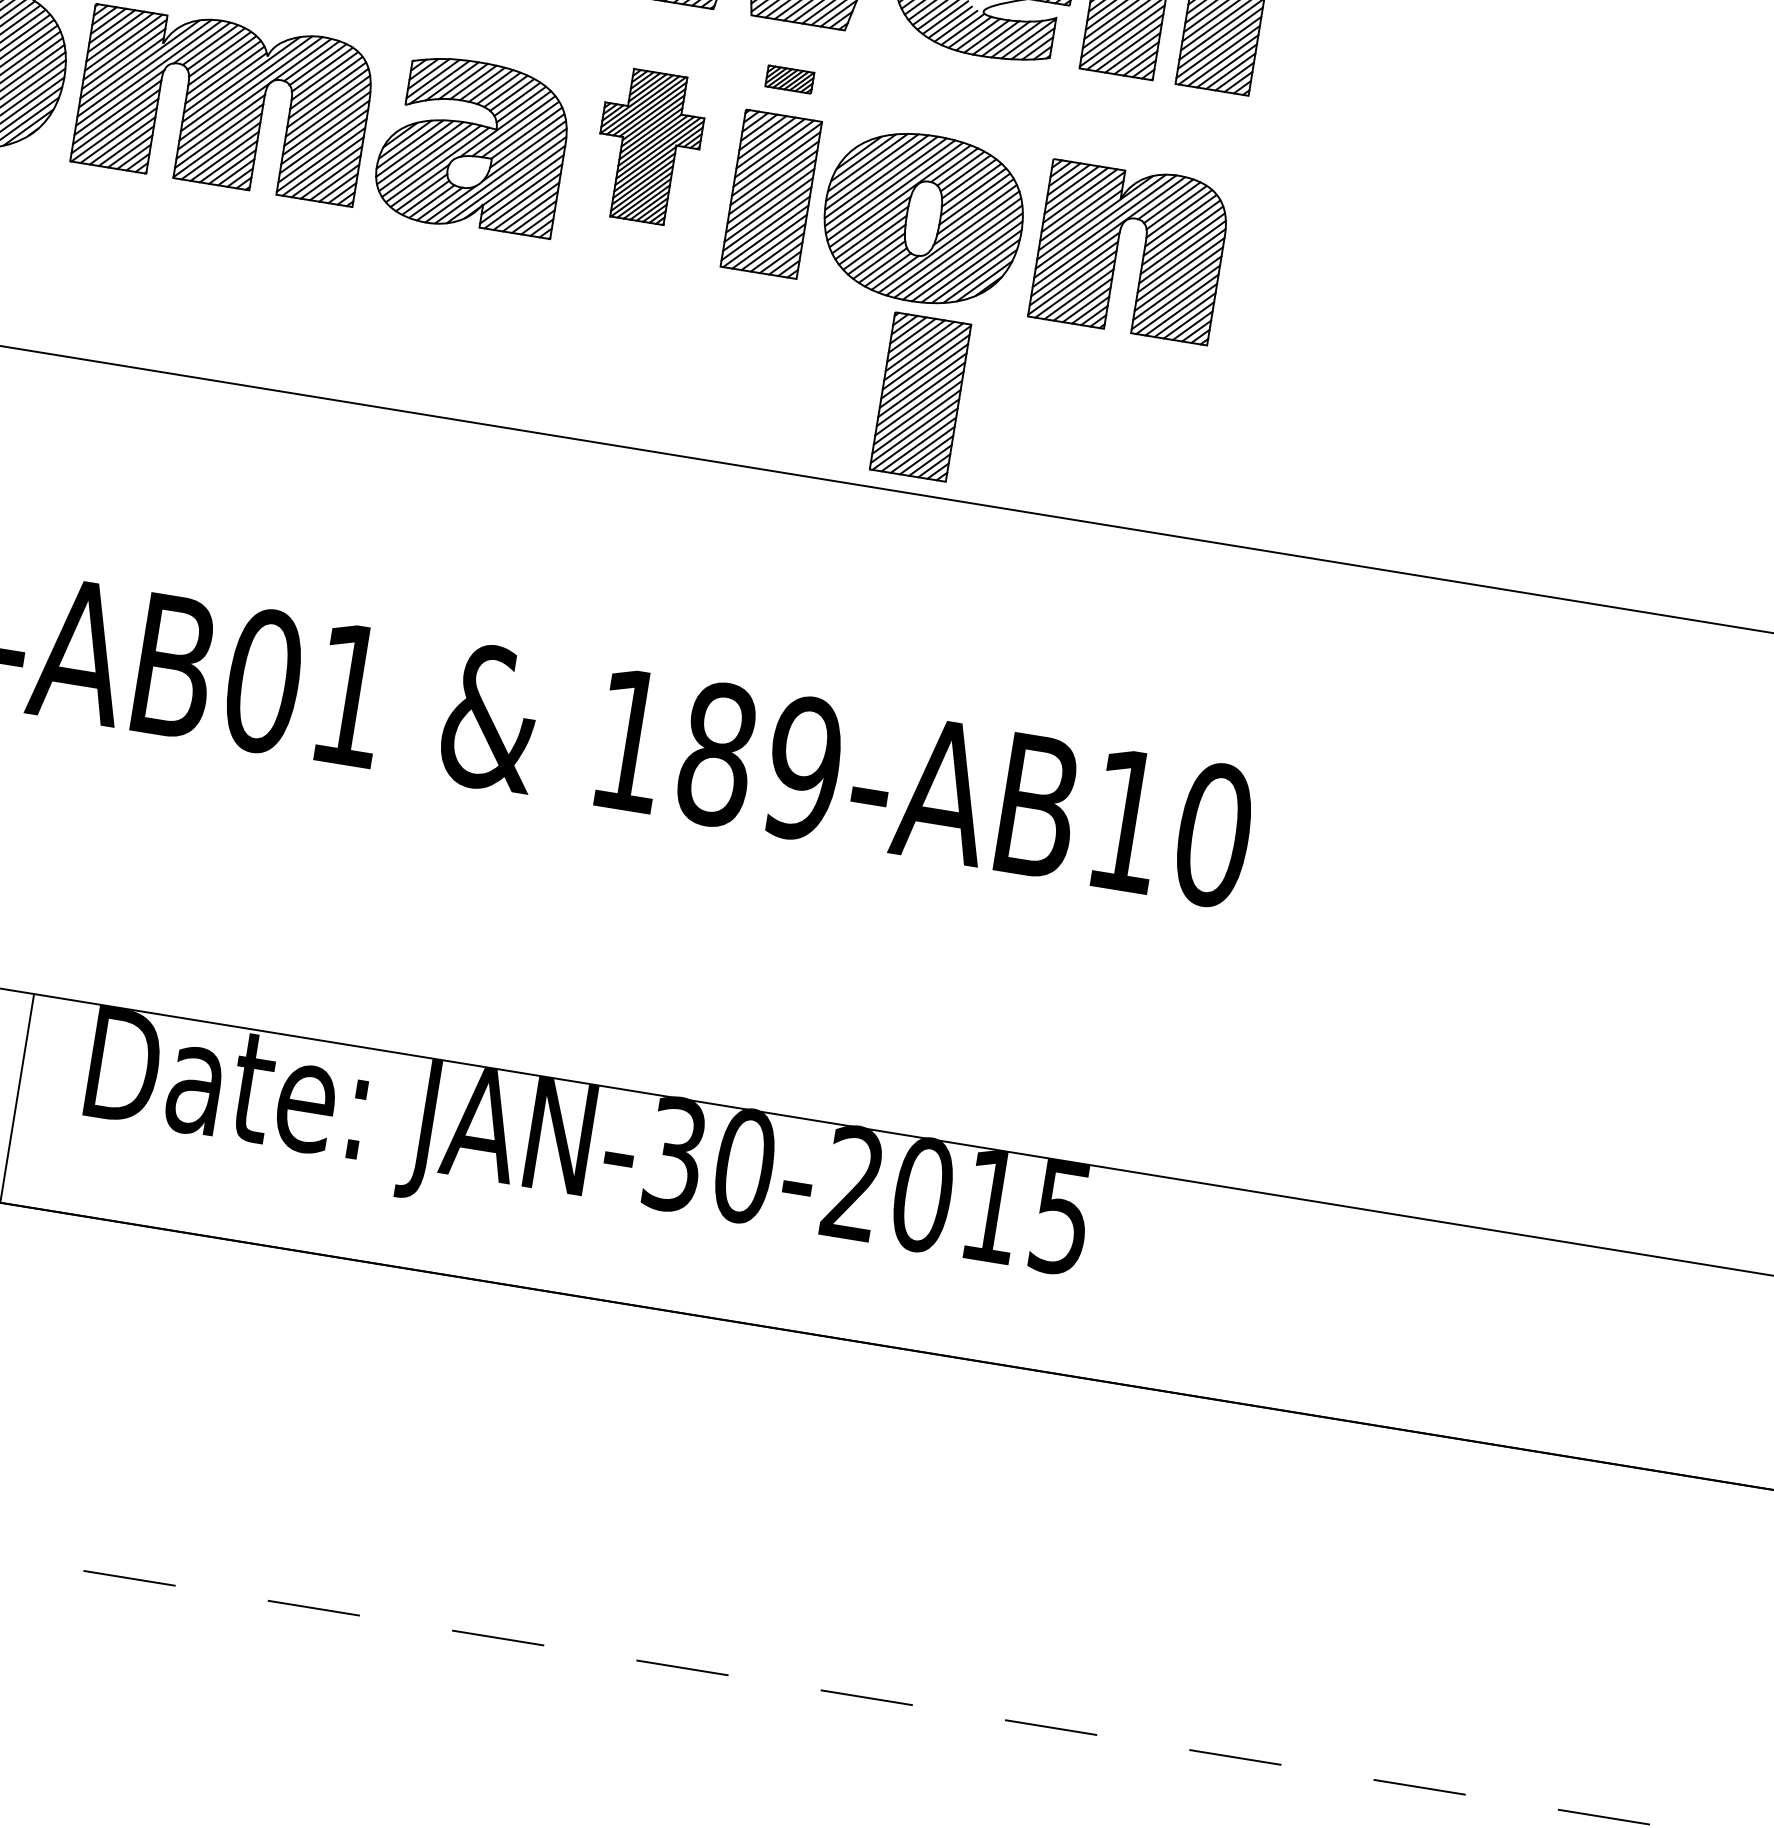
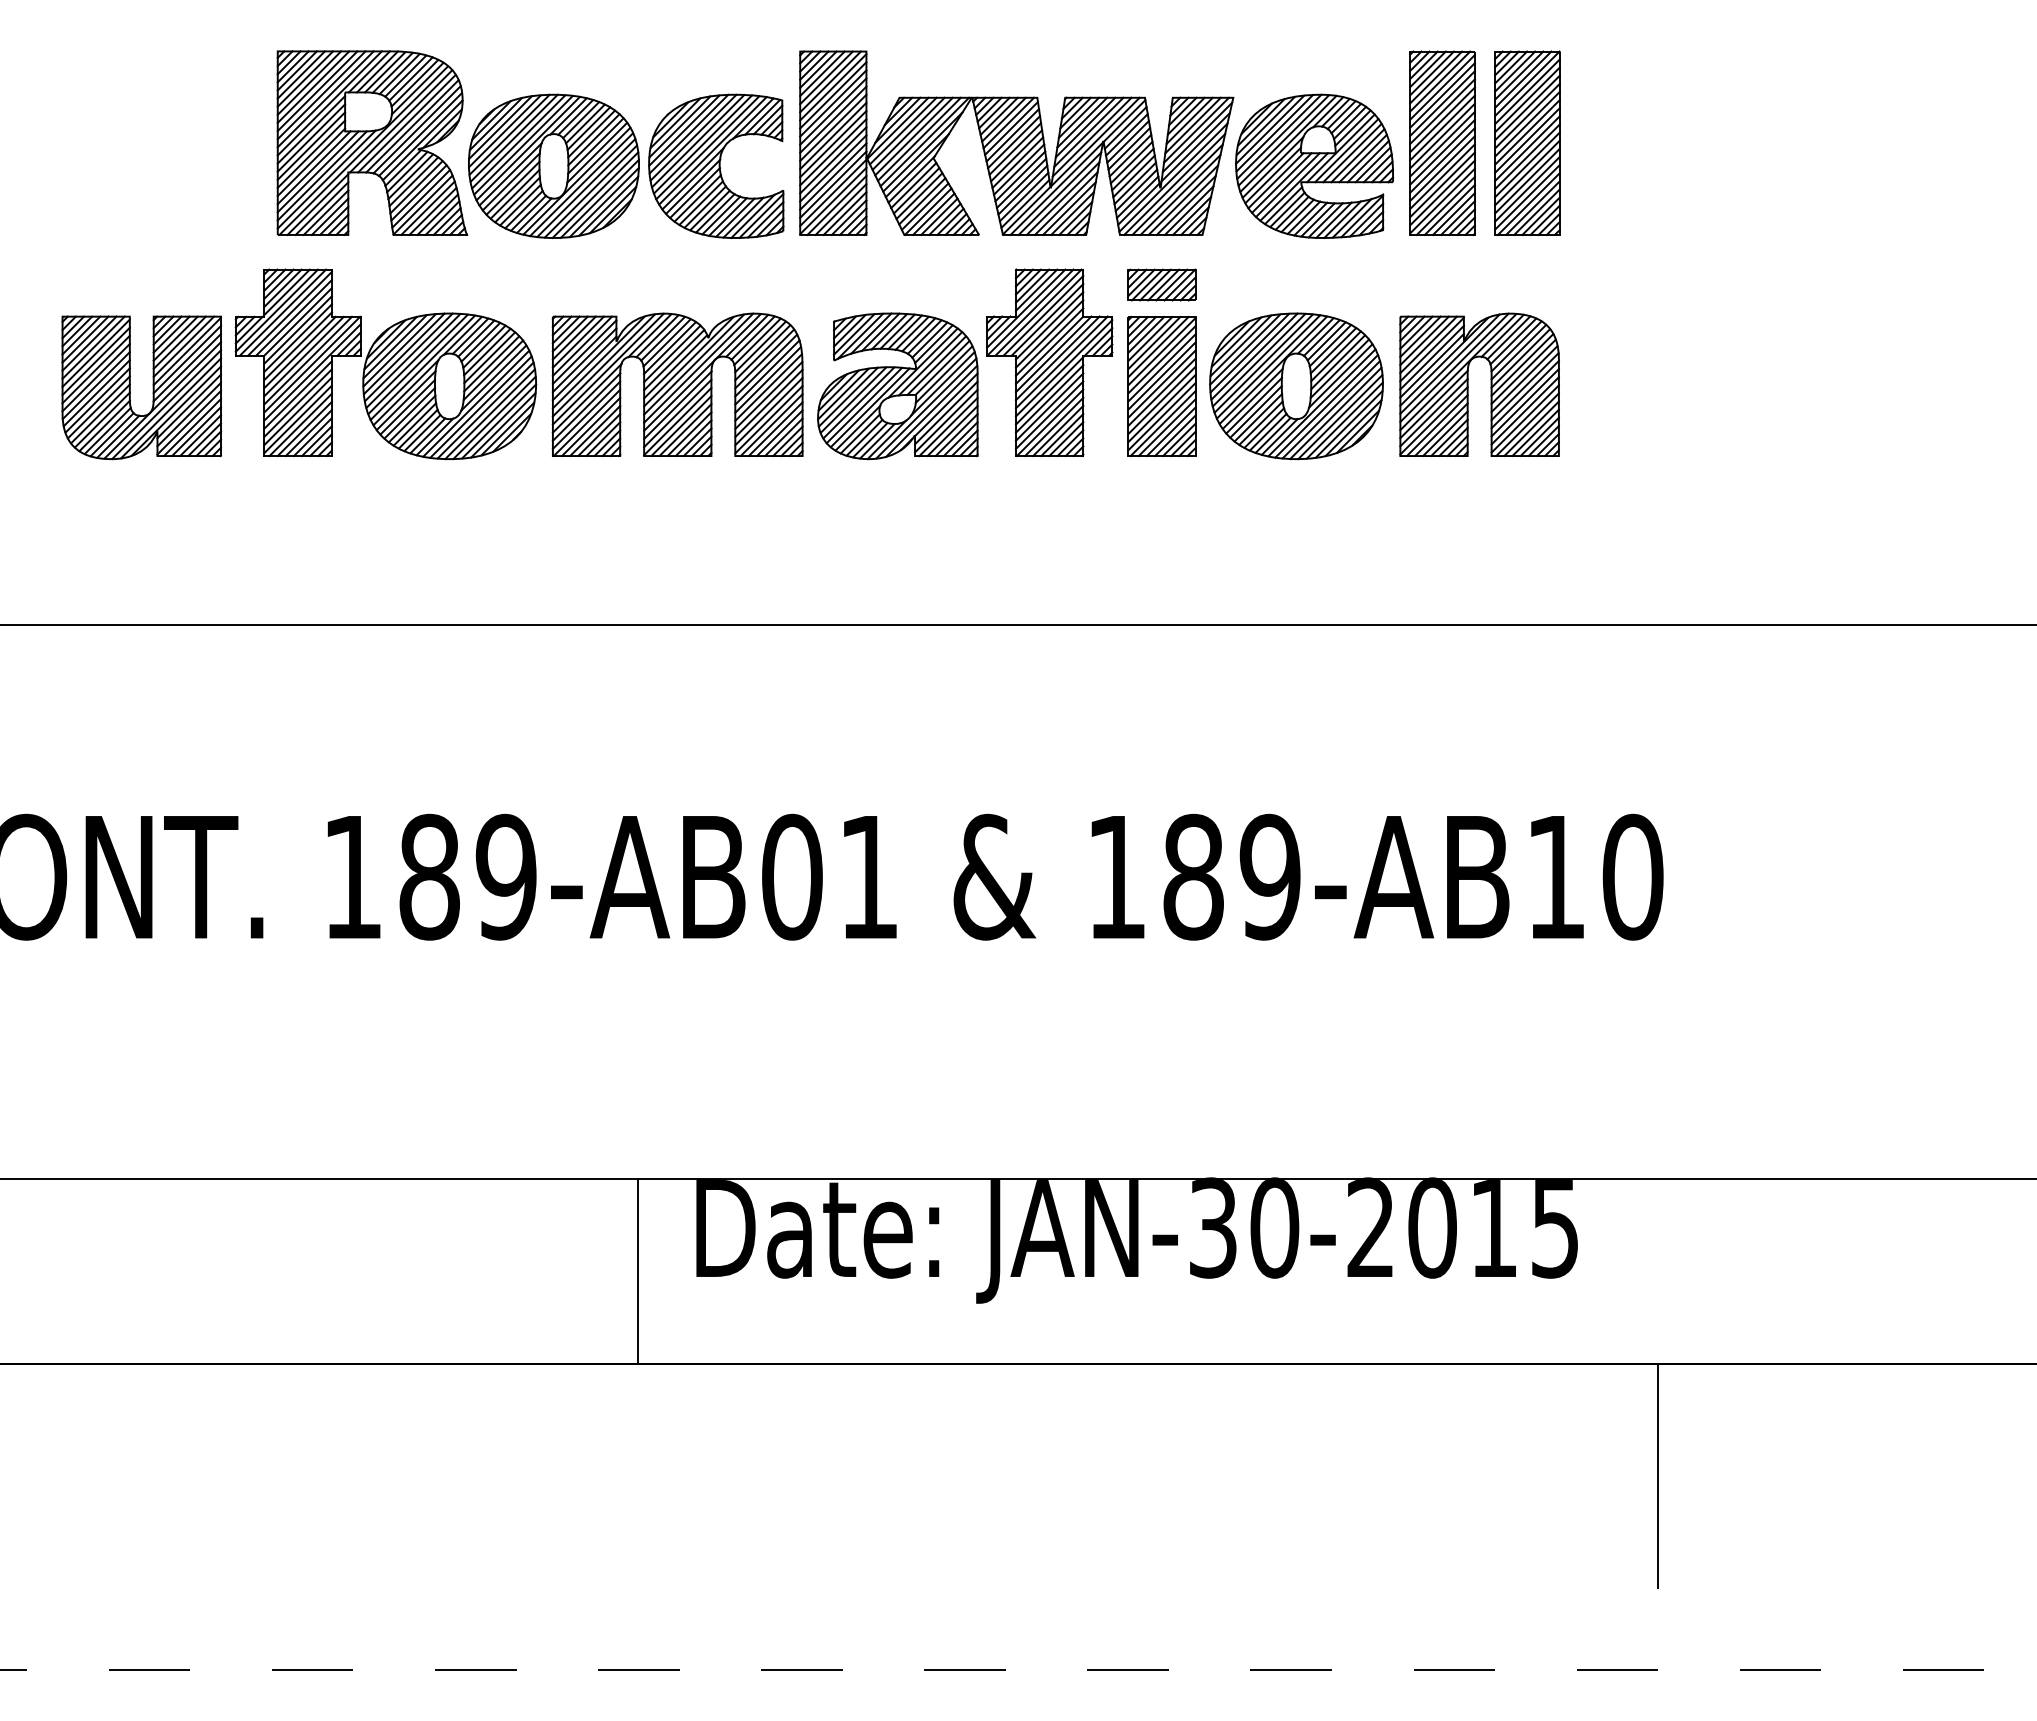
part: (789, 78) -> (1161, 284), size x1.67
part: (648, 146) -> (1049, 362), size x1.43
part: (919, 396) -> (1318, 540), removed
line: (1133, 1515) -> (1658, 1475), added

